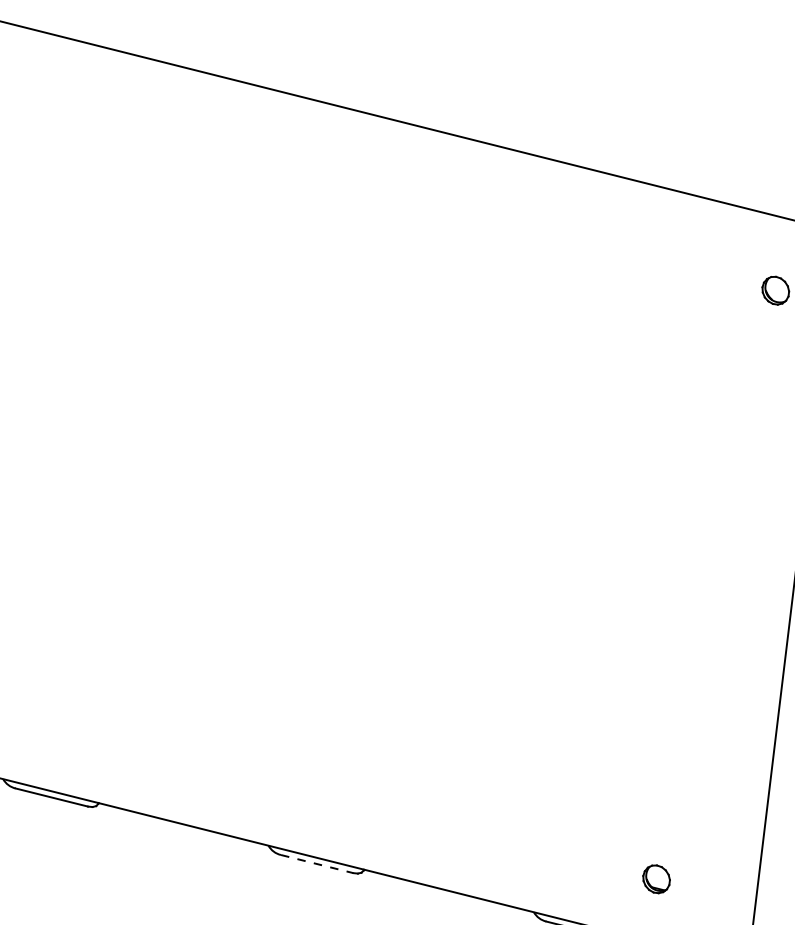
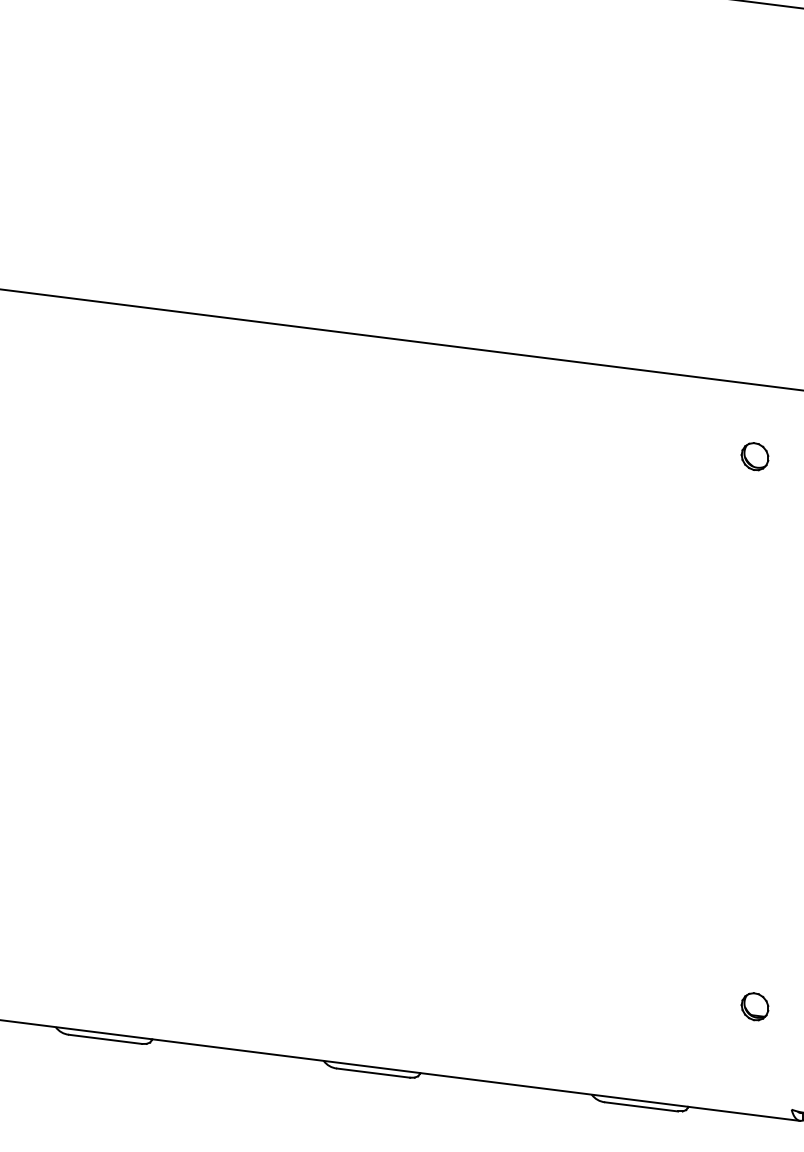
line: (317, 864) -> (373, 1073), dashed -> solid
part: (656, 878) -> (754, 1006), moved

